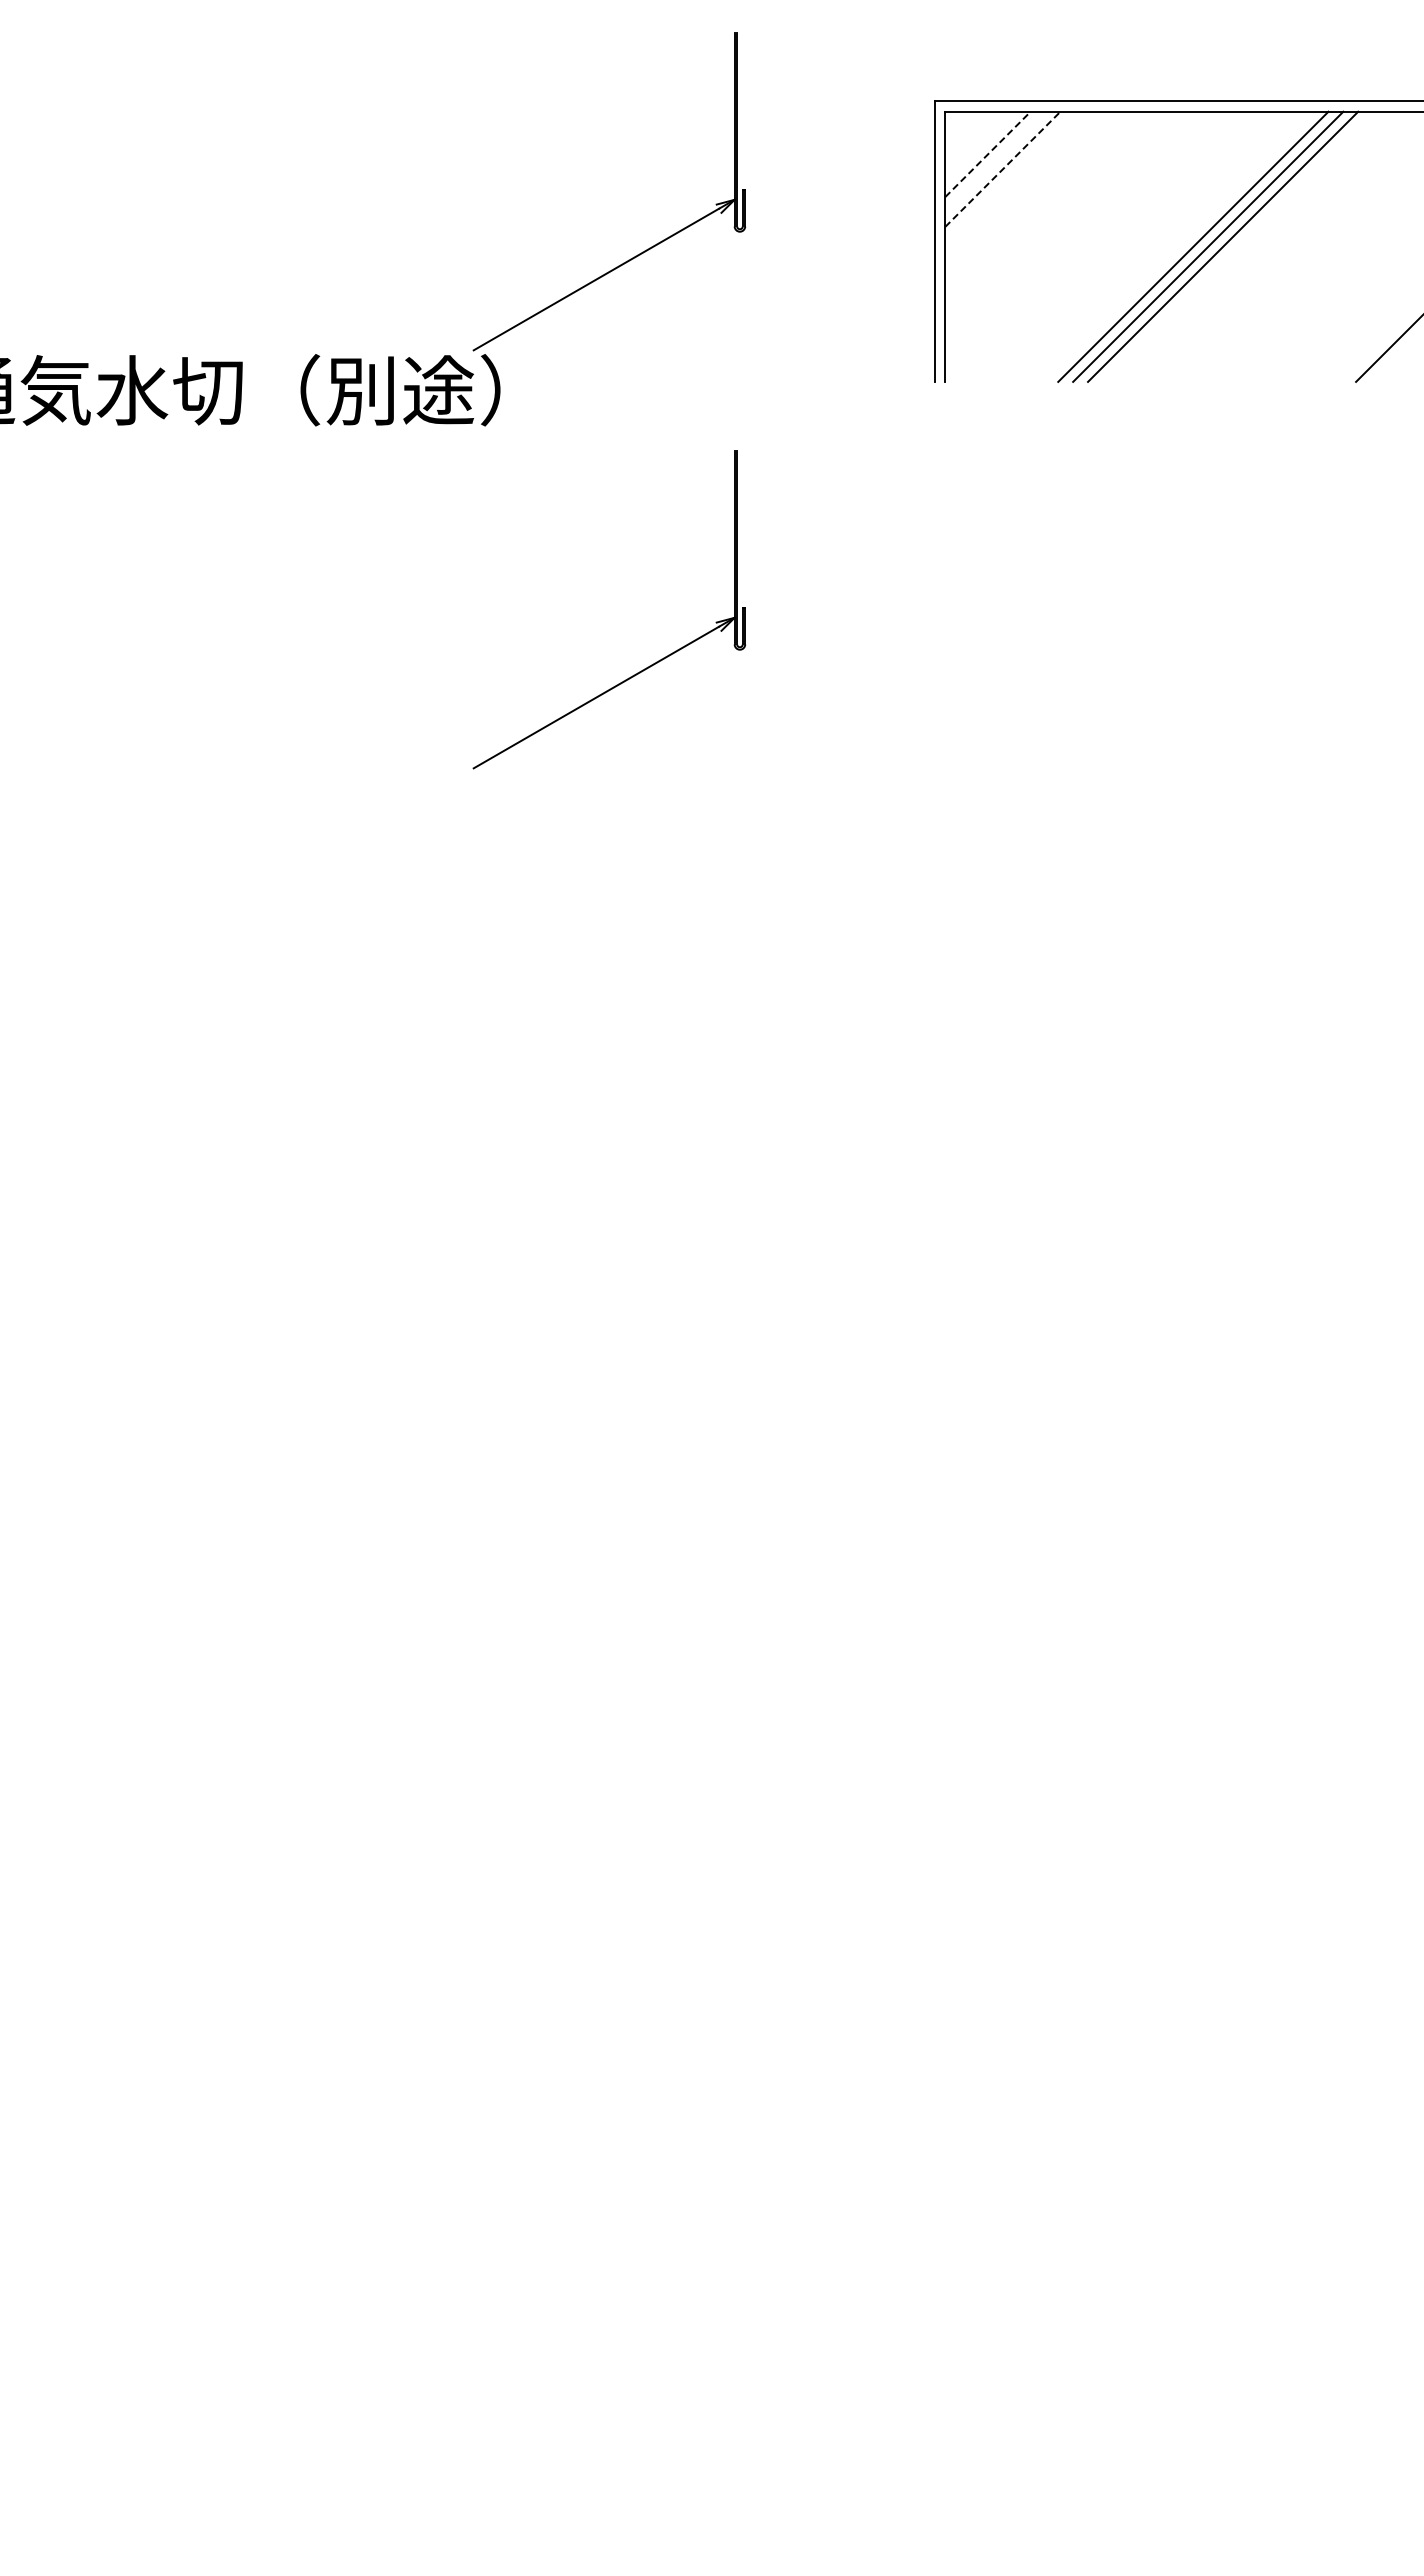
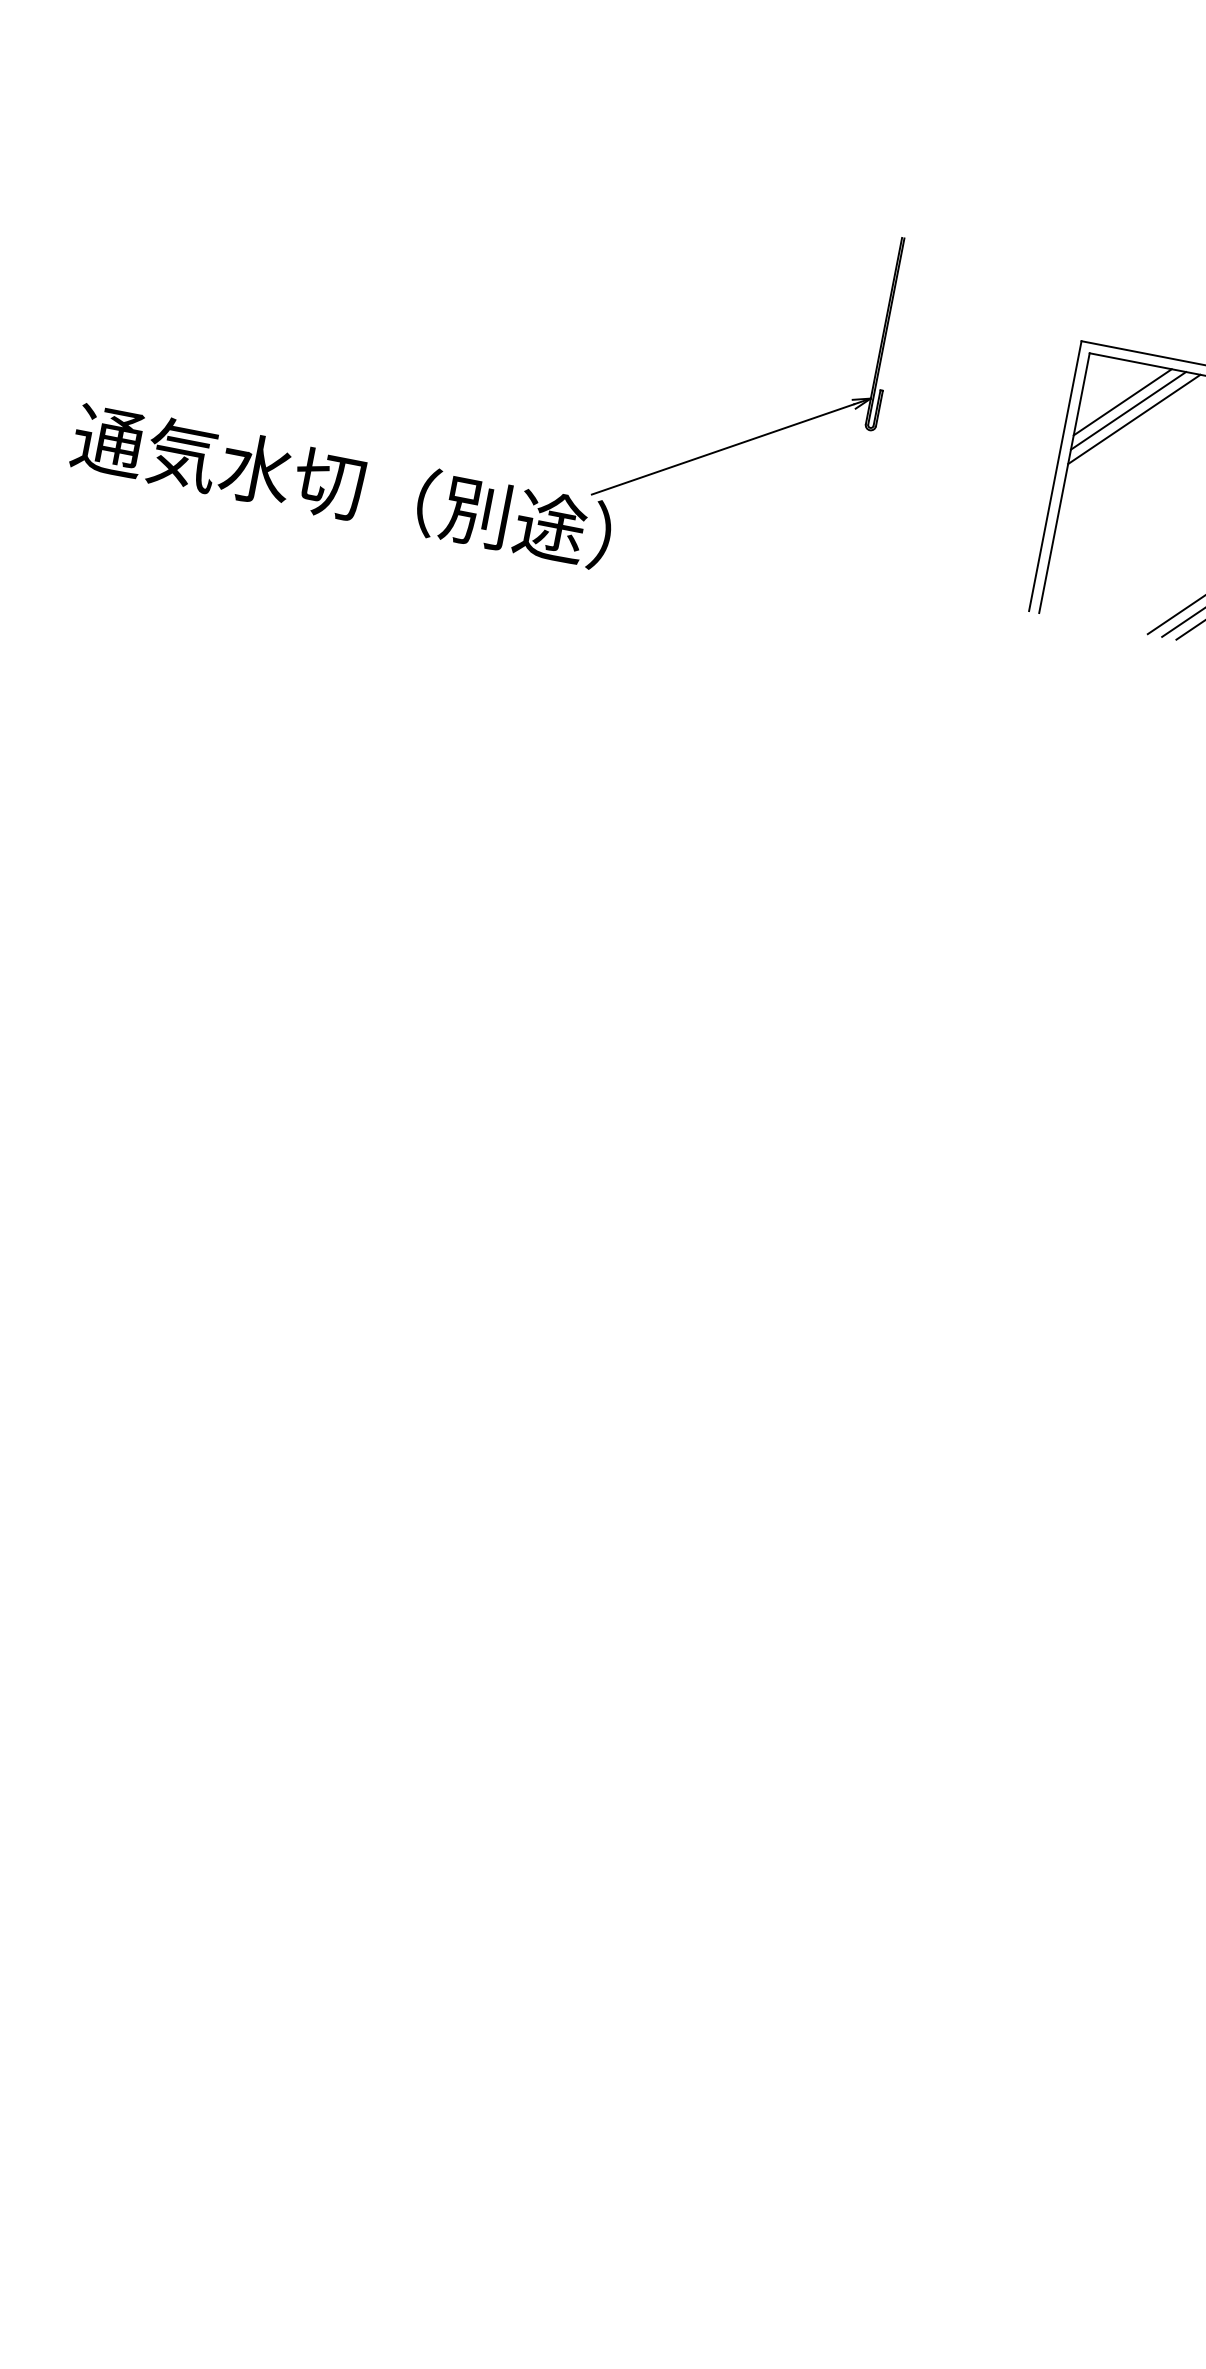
line: (988, 154) -> (1123, 402), dashed -> solid
line: (995, 161) -> (1128, 410), added
line: (1003, 169) -> (1134, 419), dashed -> solid
part: (642, 669) -> (694, 832), removed

